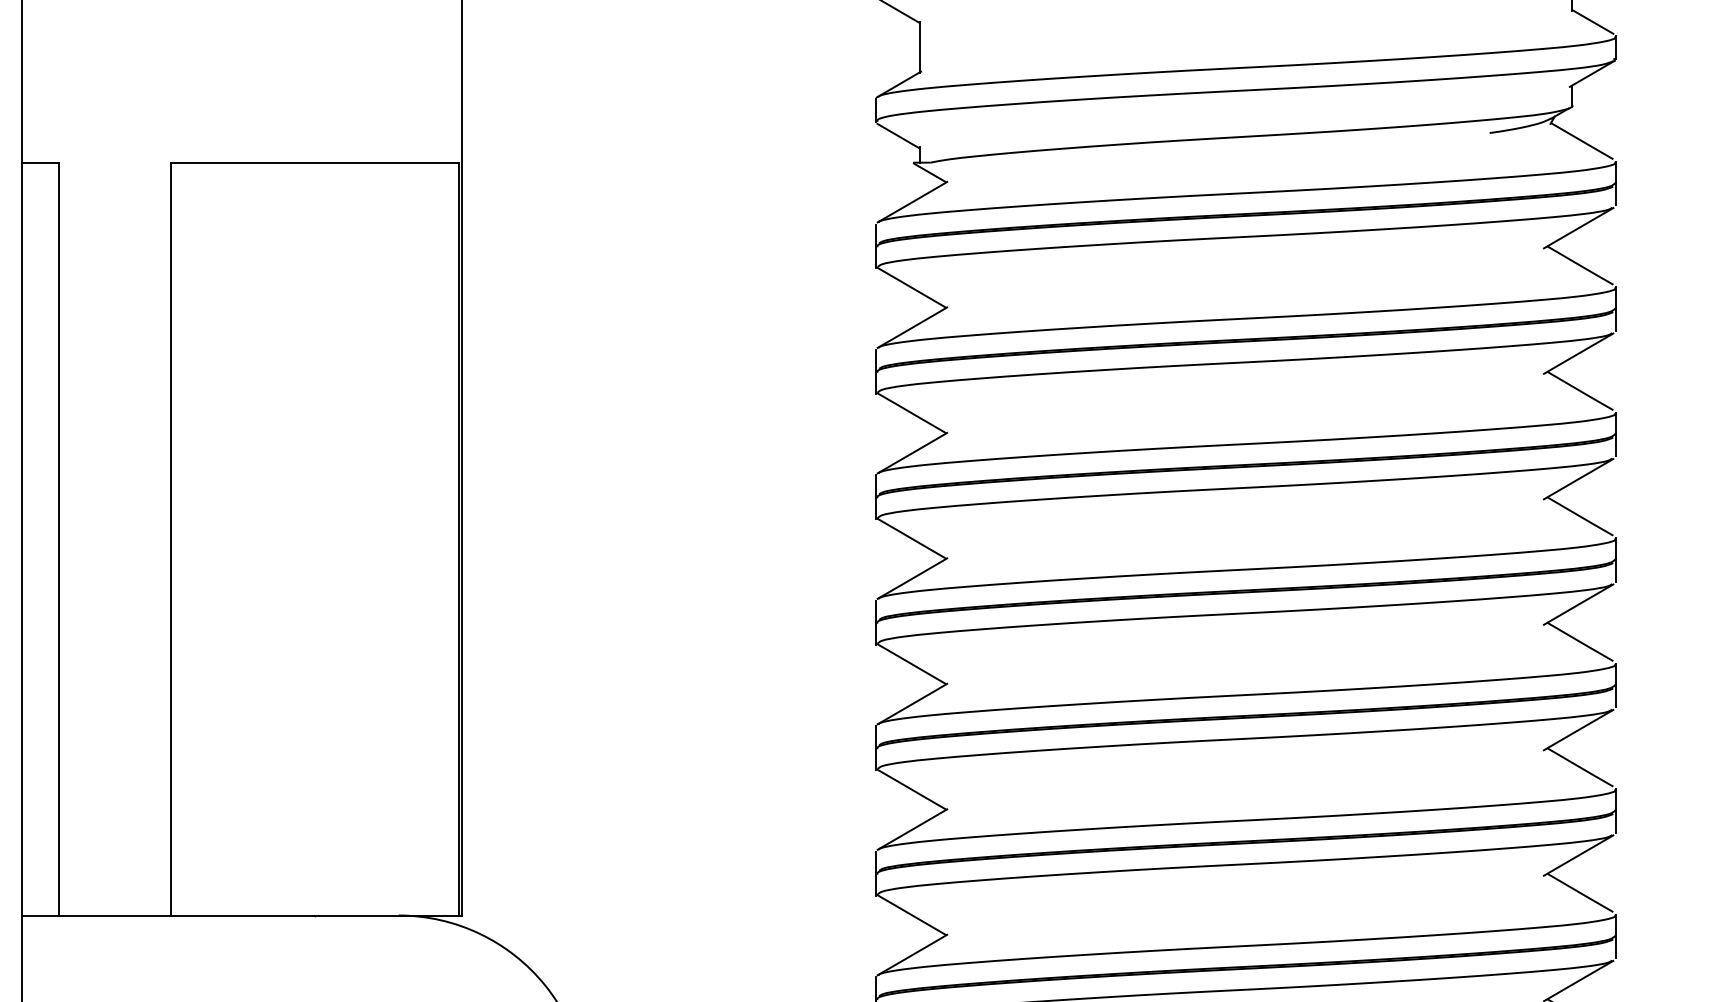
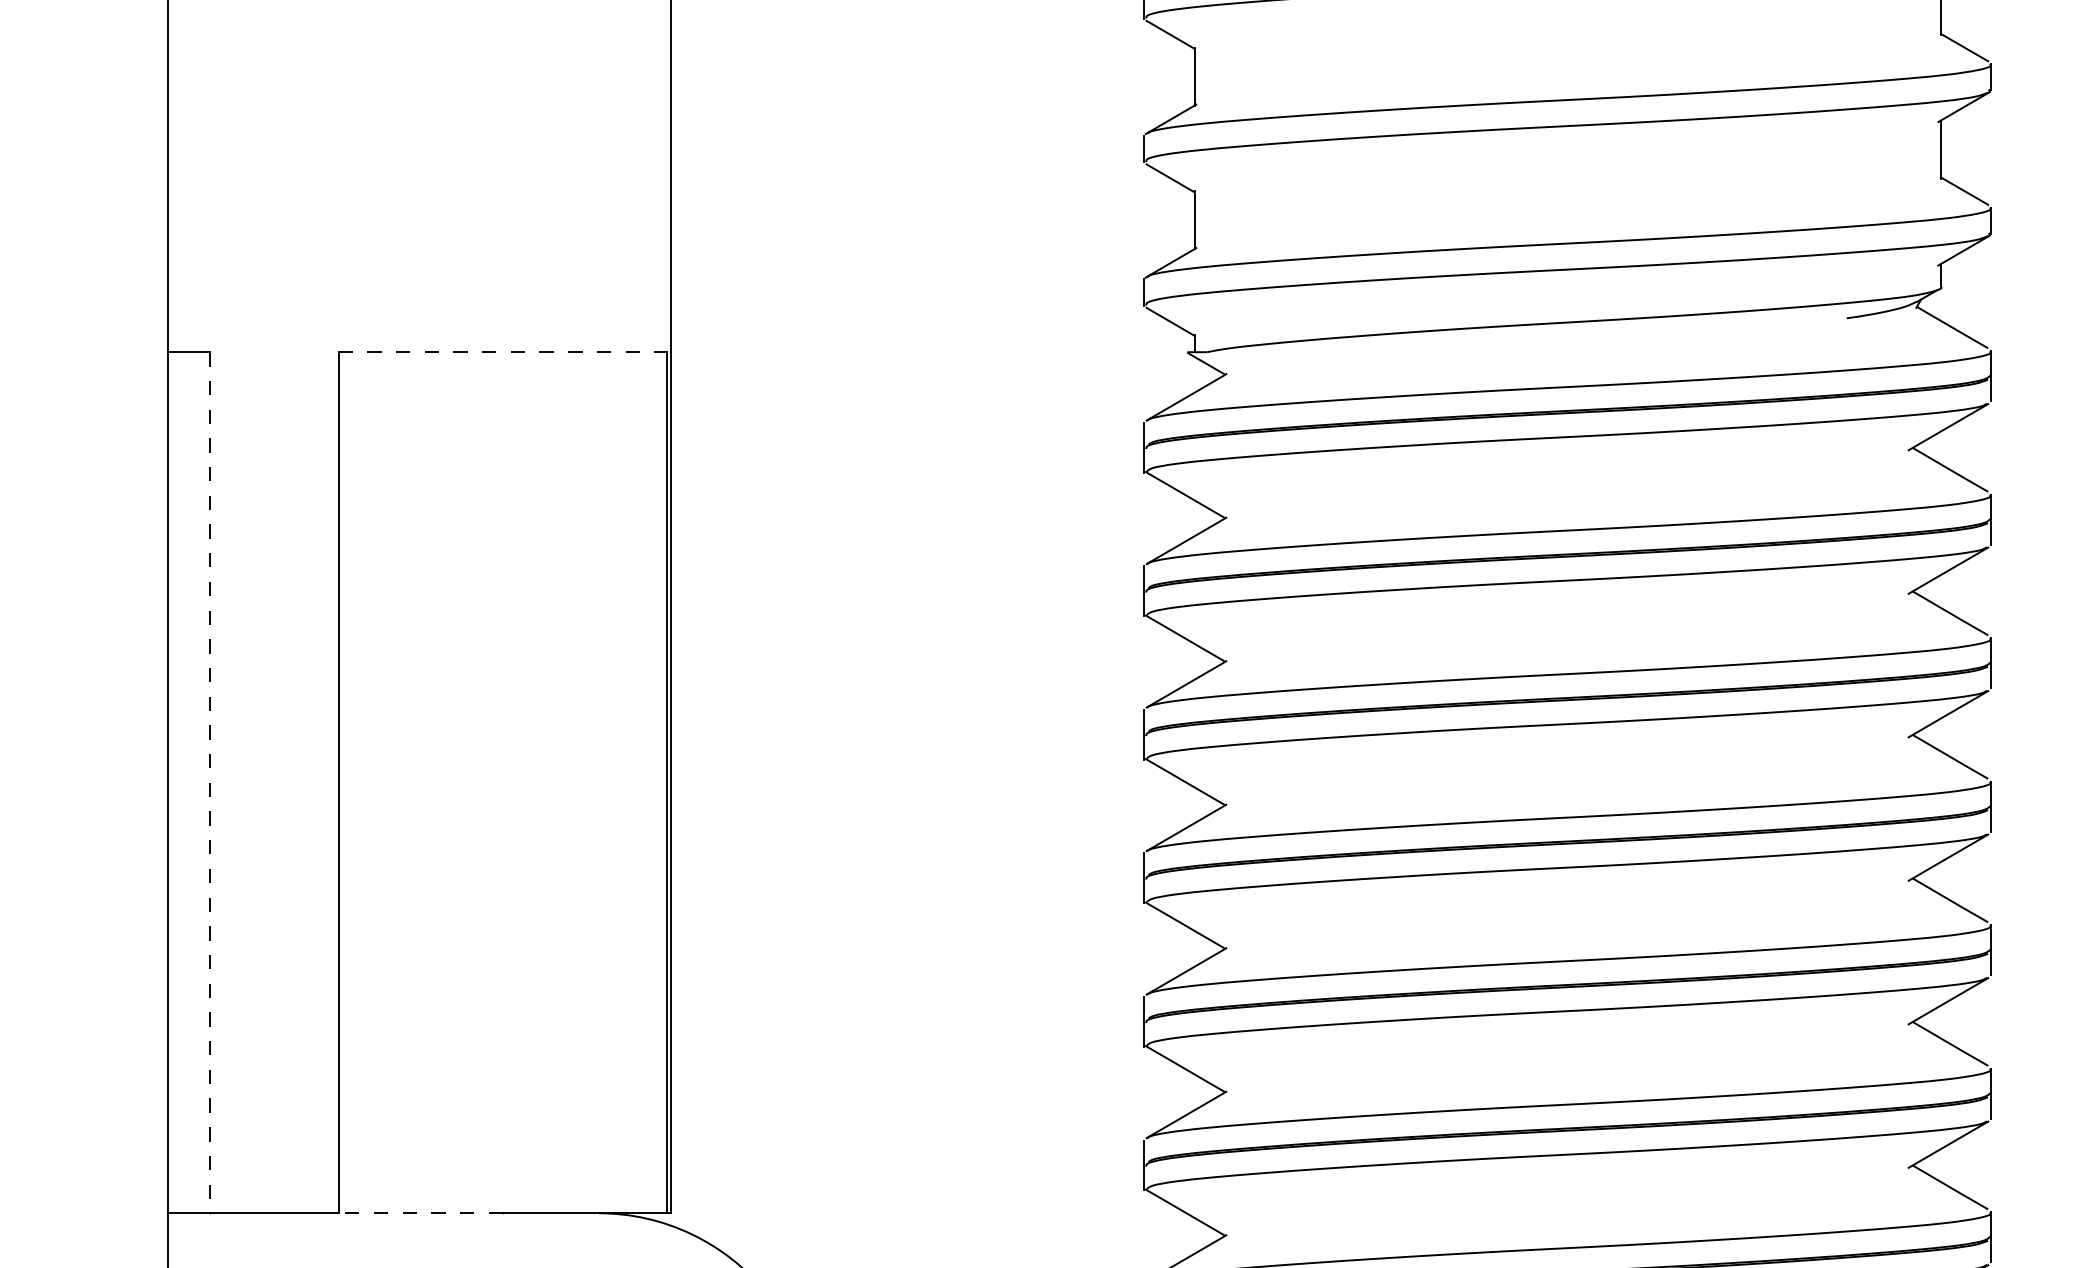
line: (315, 162) -> (503, 352), solid -> dashed
line: (59, 538) -> (210, 782), solid -> dashed
line: (242, 915) -> (420, 1213), solid -> dashed

